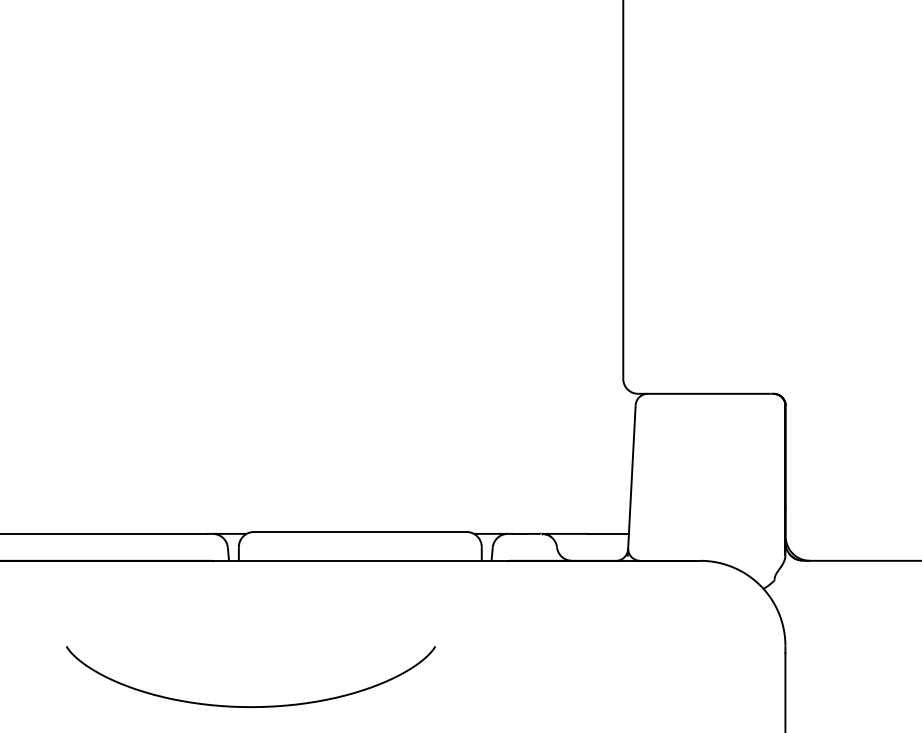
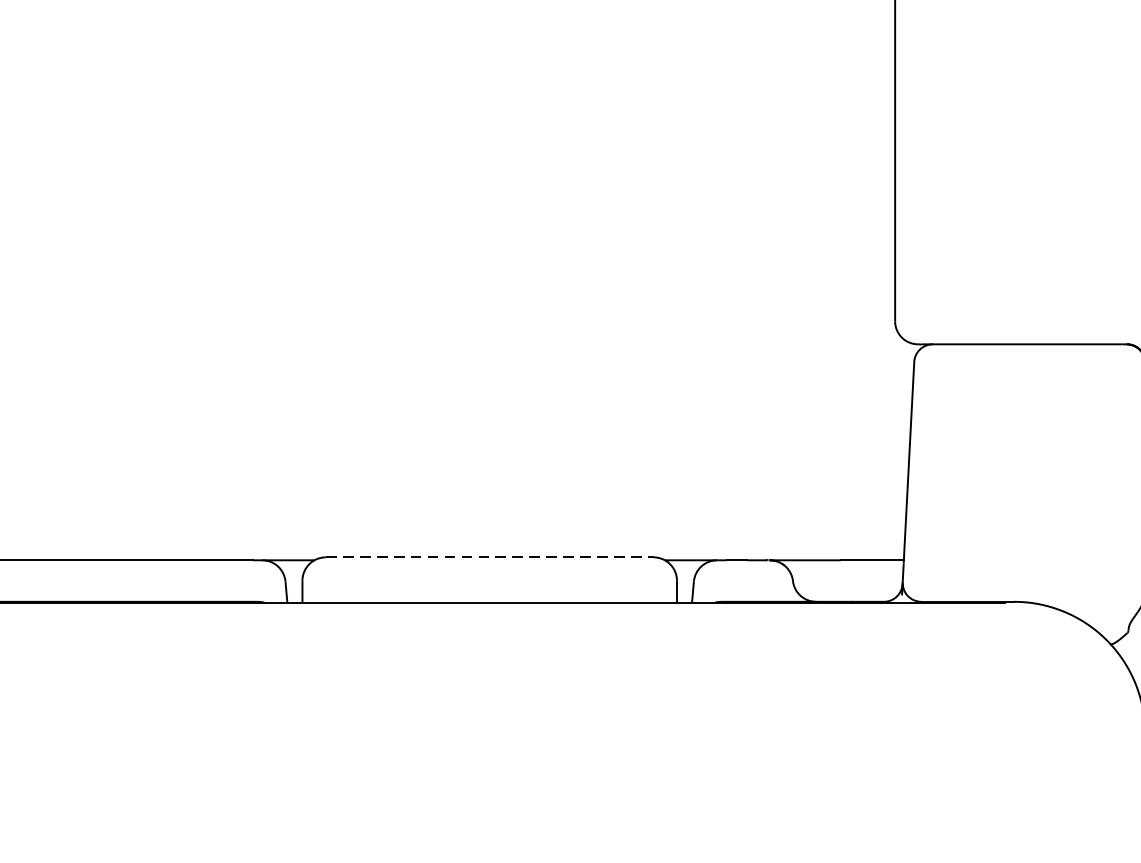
line: (360, 531) -> (490, 556), solid -> dashed
part: (250, 706) -> (320, 826), removed

